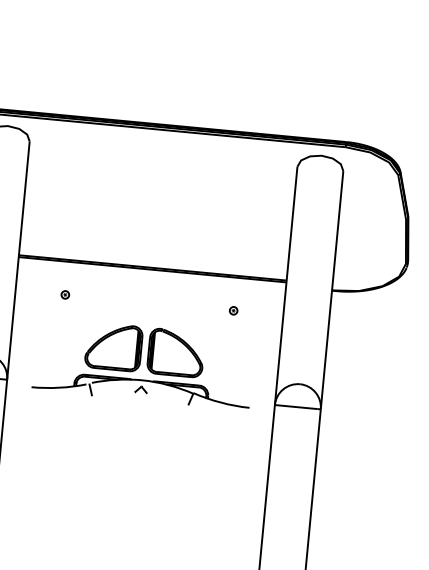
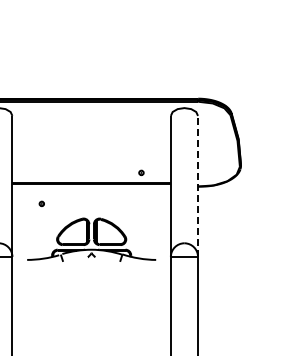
line: (332, 288) -> (198, 185), solid -> dashed
part: (233, 310) -> (141, 172), moved

